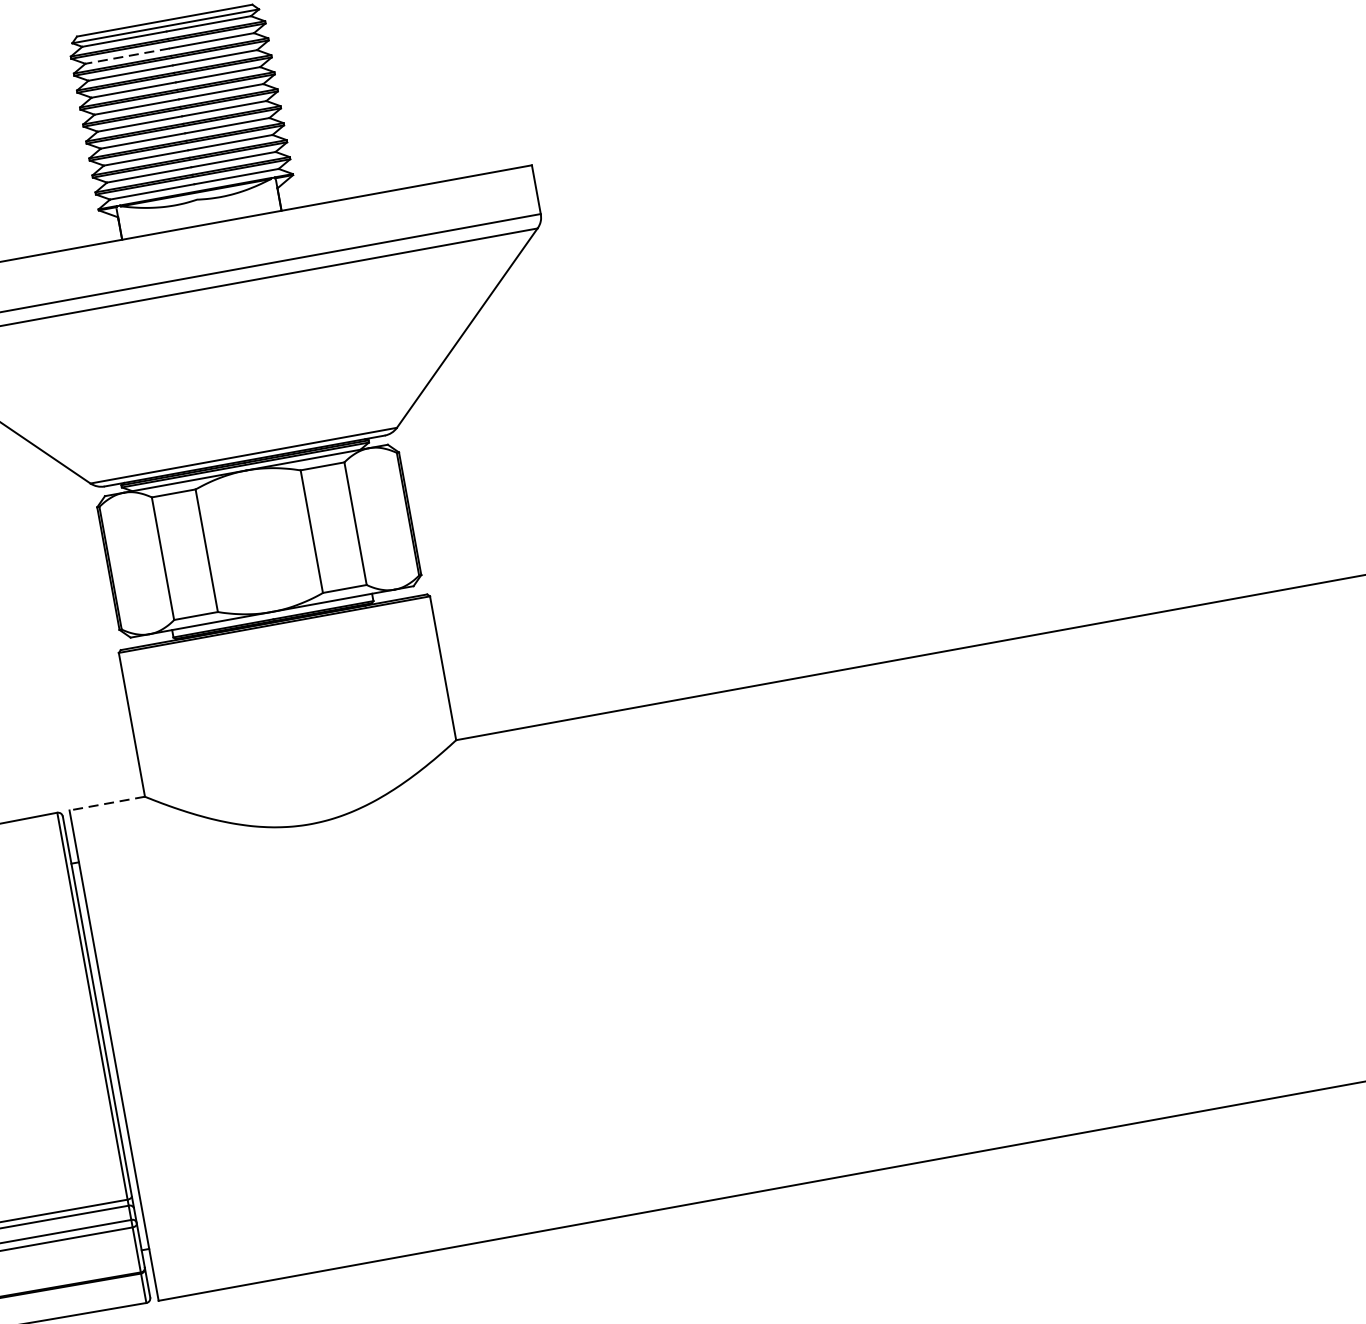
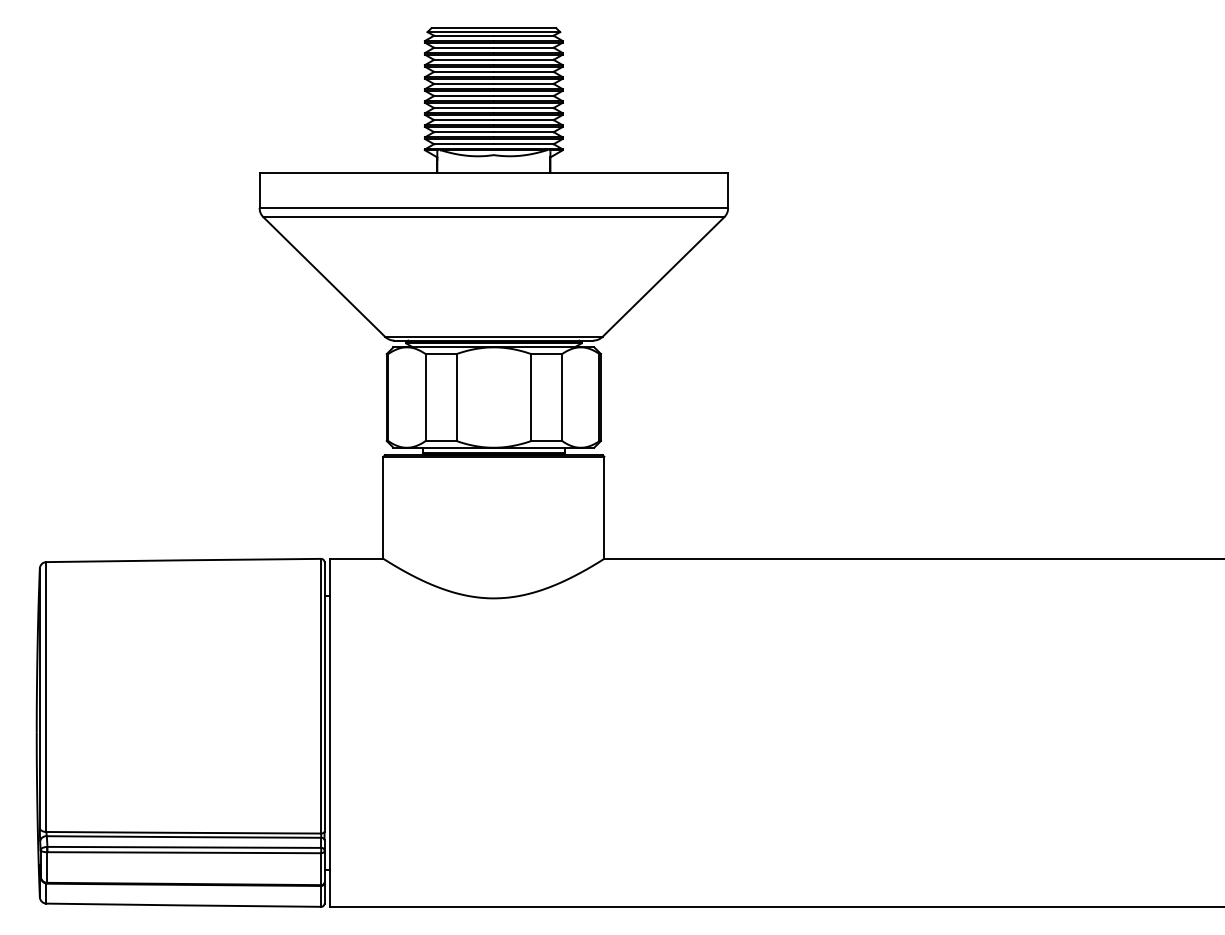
line: (126, 55) -> (463, 47), dashed -> solid
line: (106, 803) -> (356, 558), dashed -> solid

